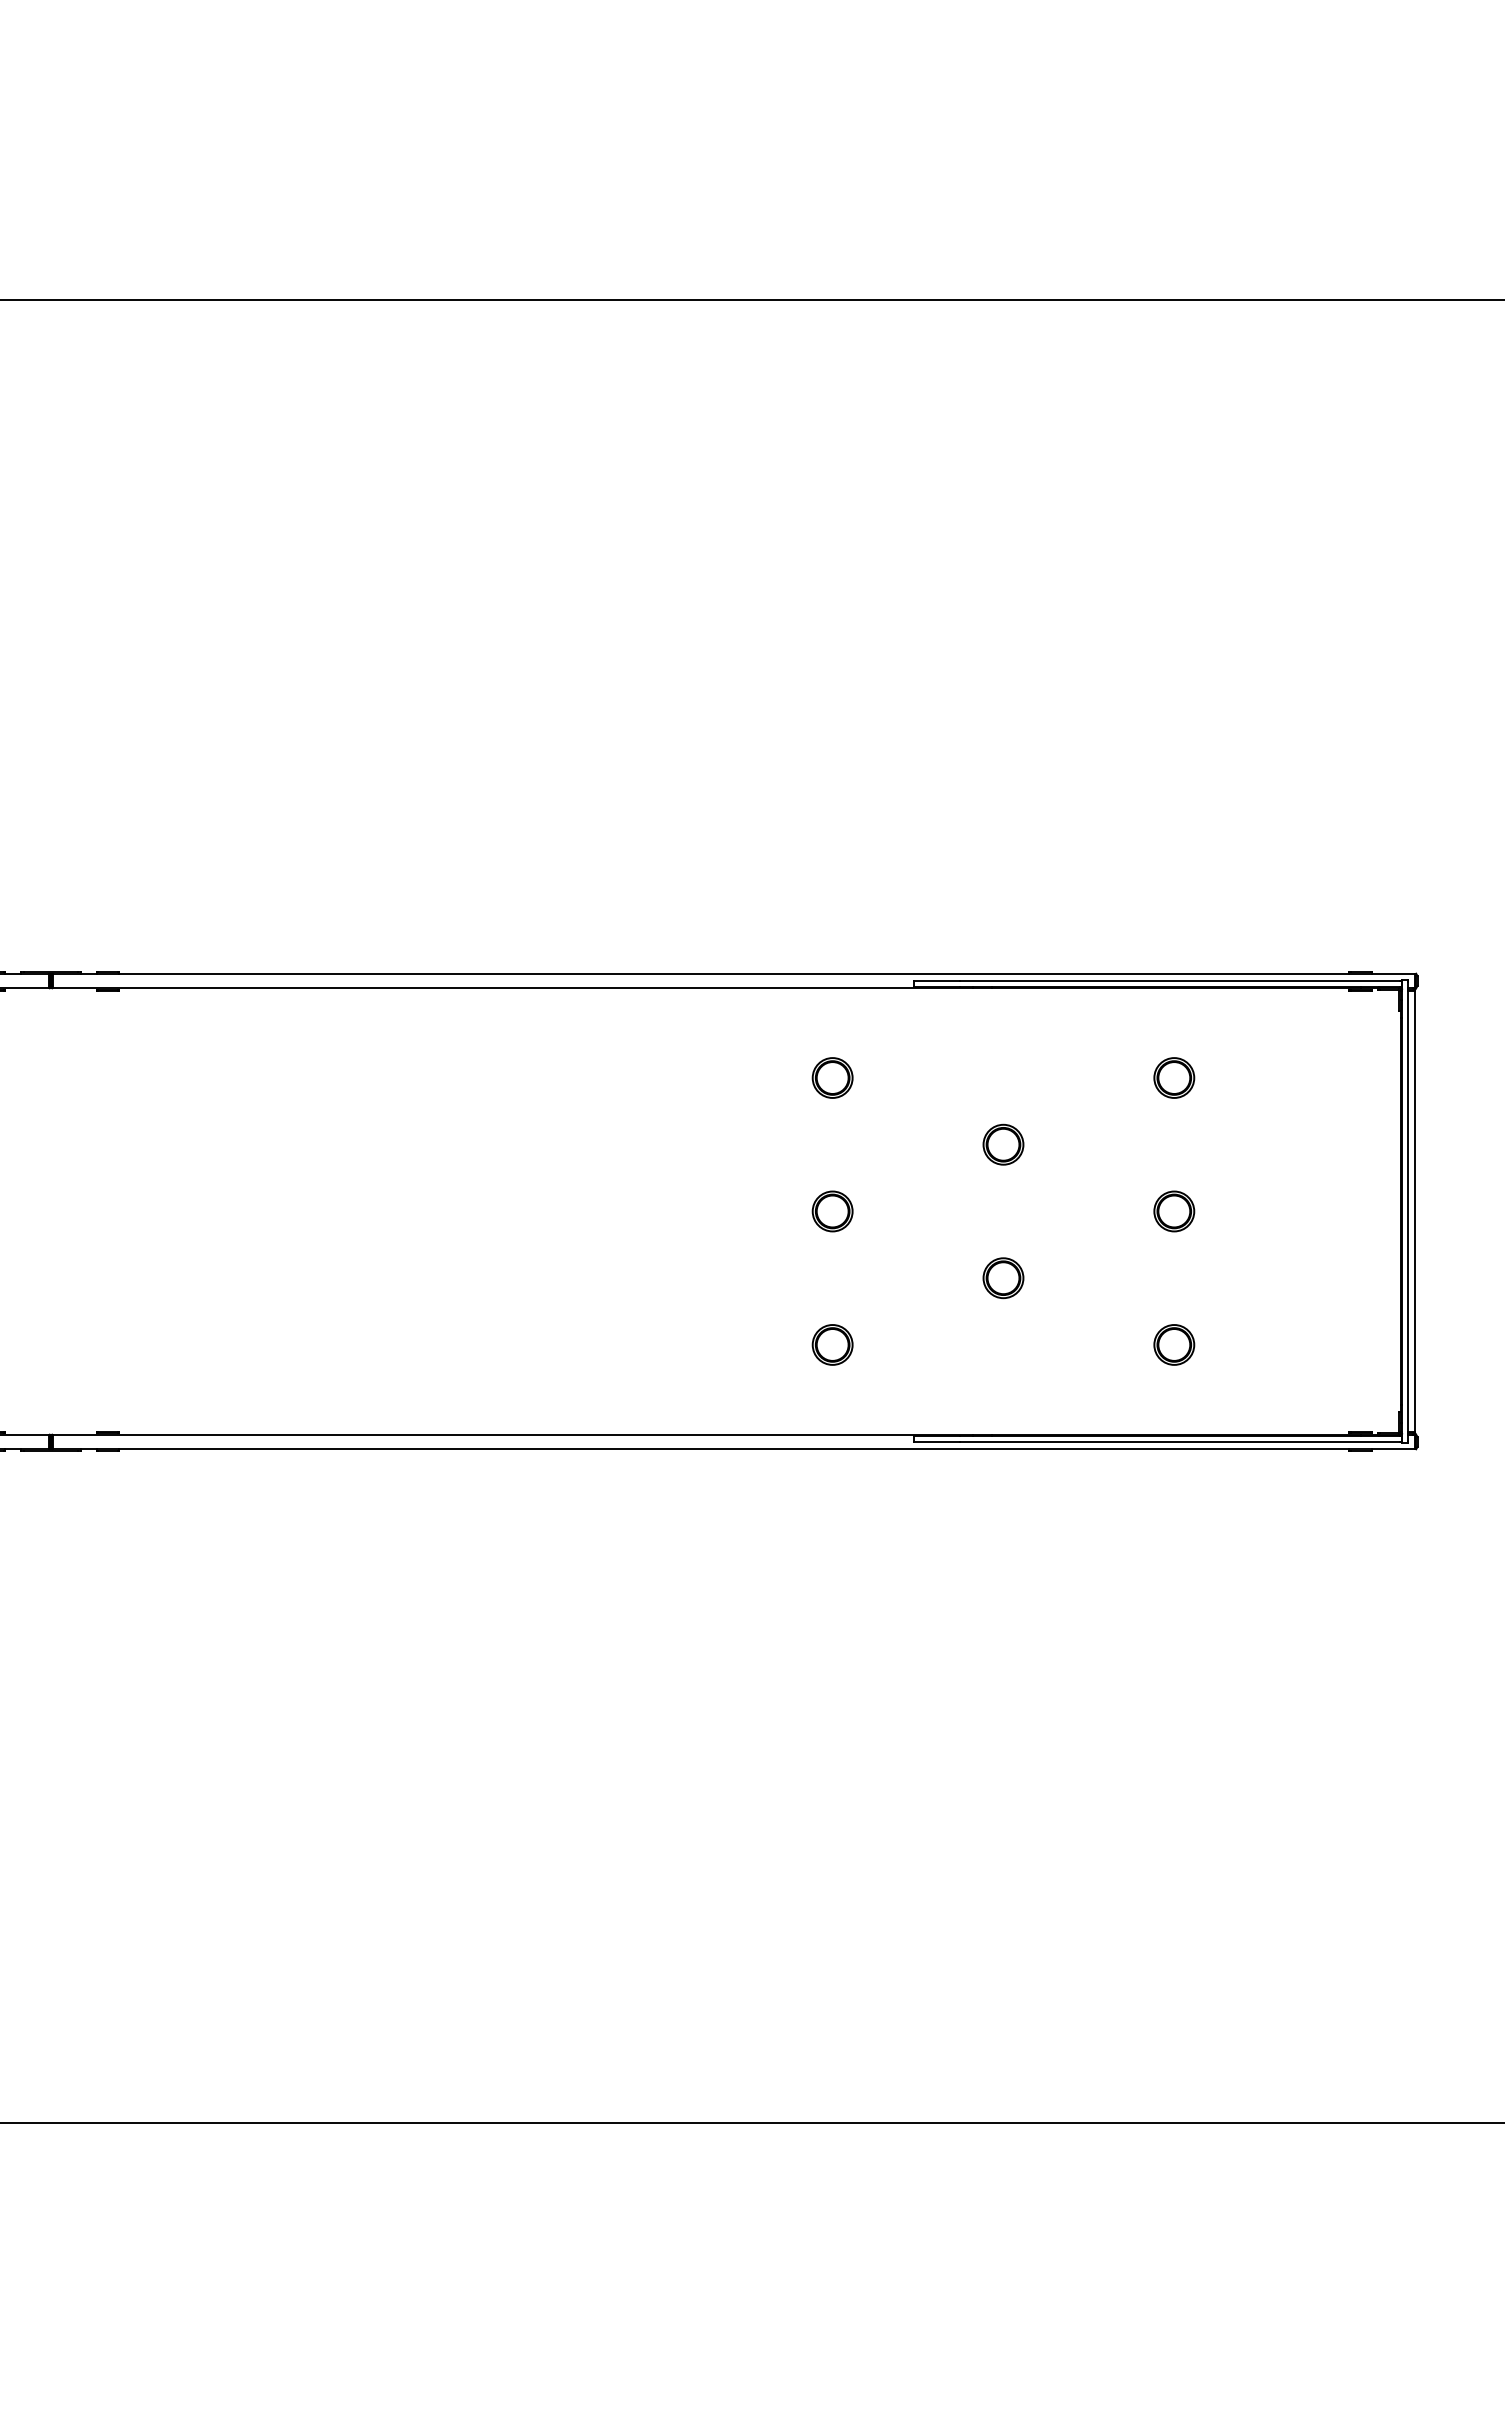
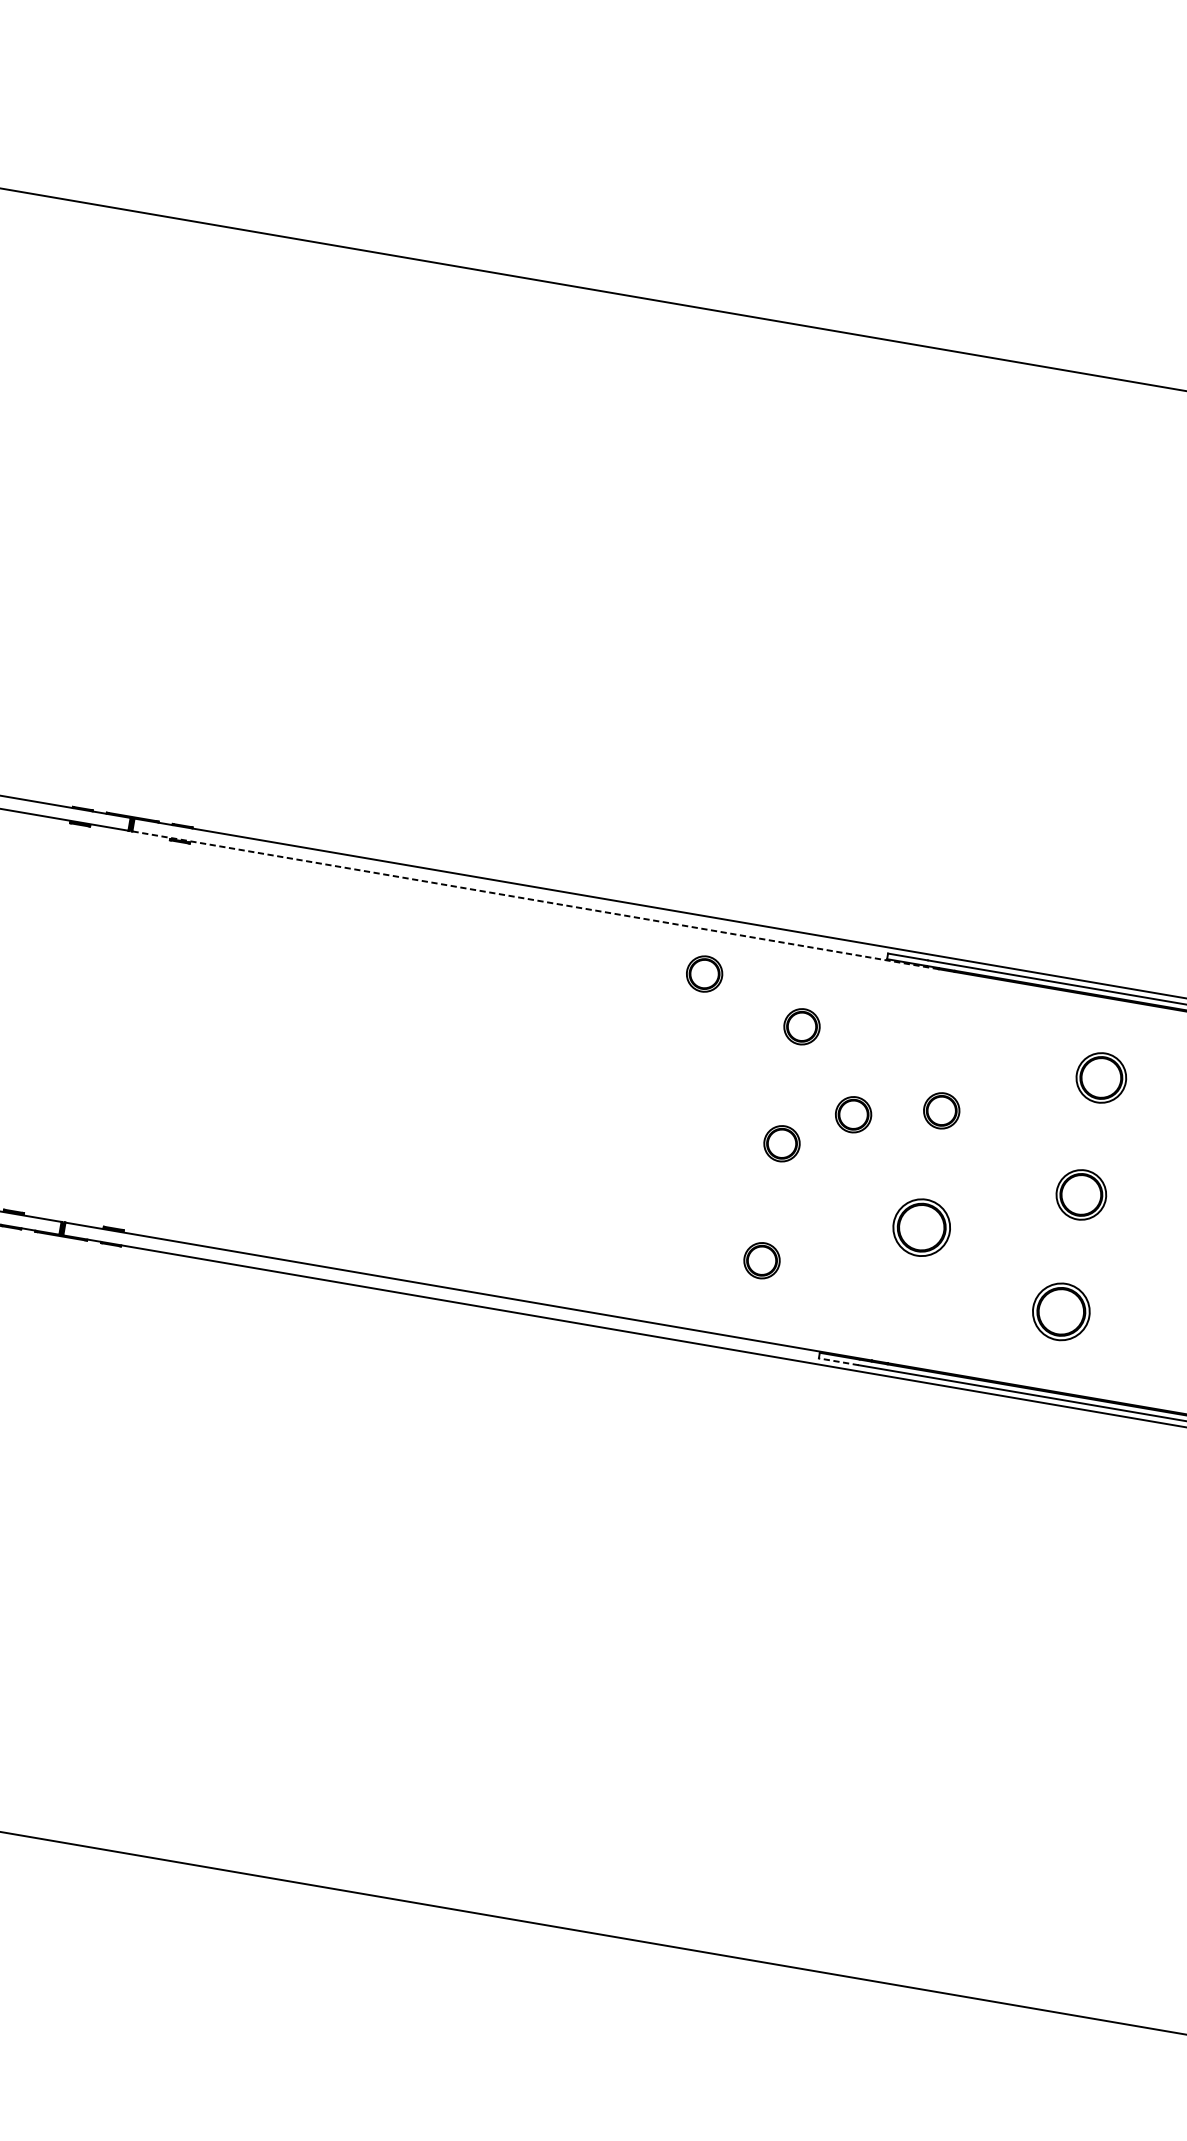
line: (512, 988) -> (534, 900), solid -> dashed
part: (714, 1037) -> (704, 973), added
part: (1174, 1077) -> (1101, 1077), size x1.4
part: (906, 1165) -> (853, 1114), added
part: (1174, 1211) -> (1081, 1194), size x1.4
part: (1003, 1278) -> (921, 1228), size x1.6
part: (1174, 1344) -> (1061, 1311), size x1.6
line: (936, 1442) -> (838, 1361), solid -> dashed

